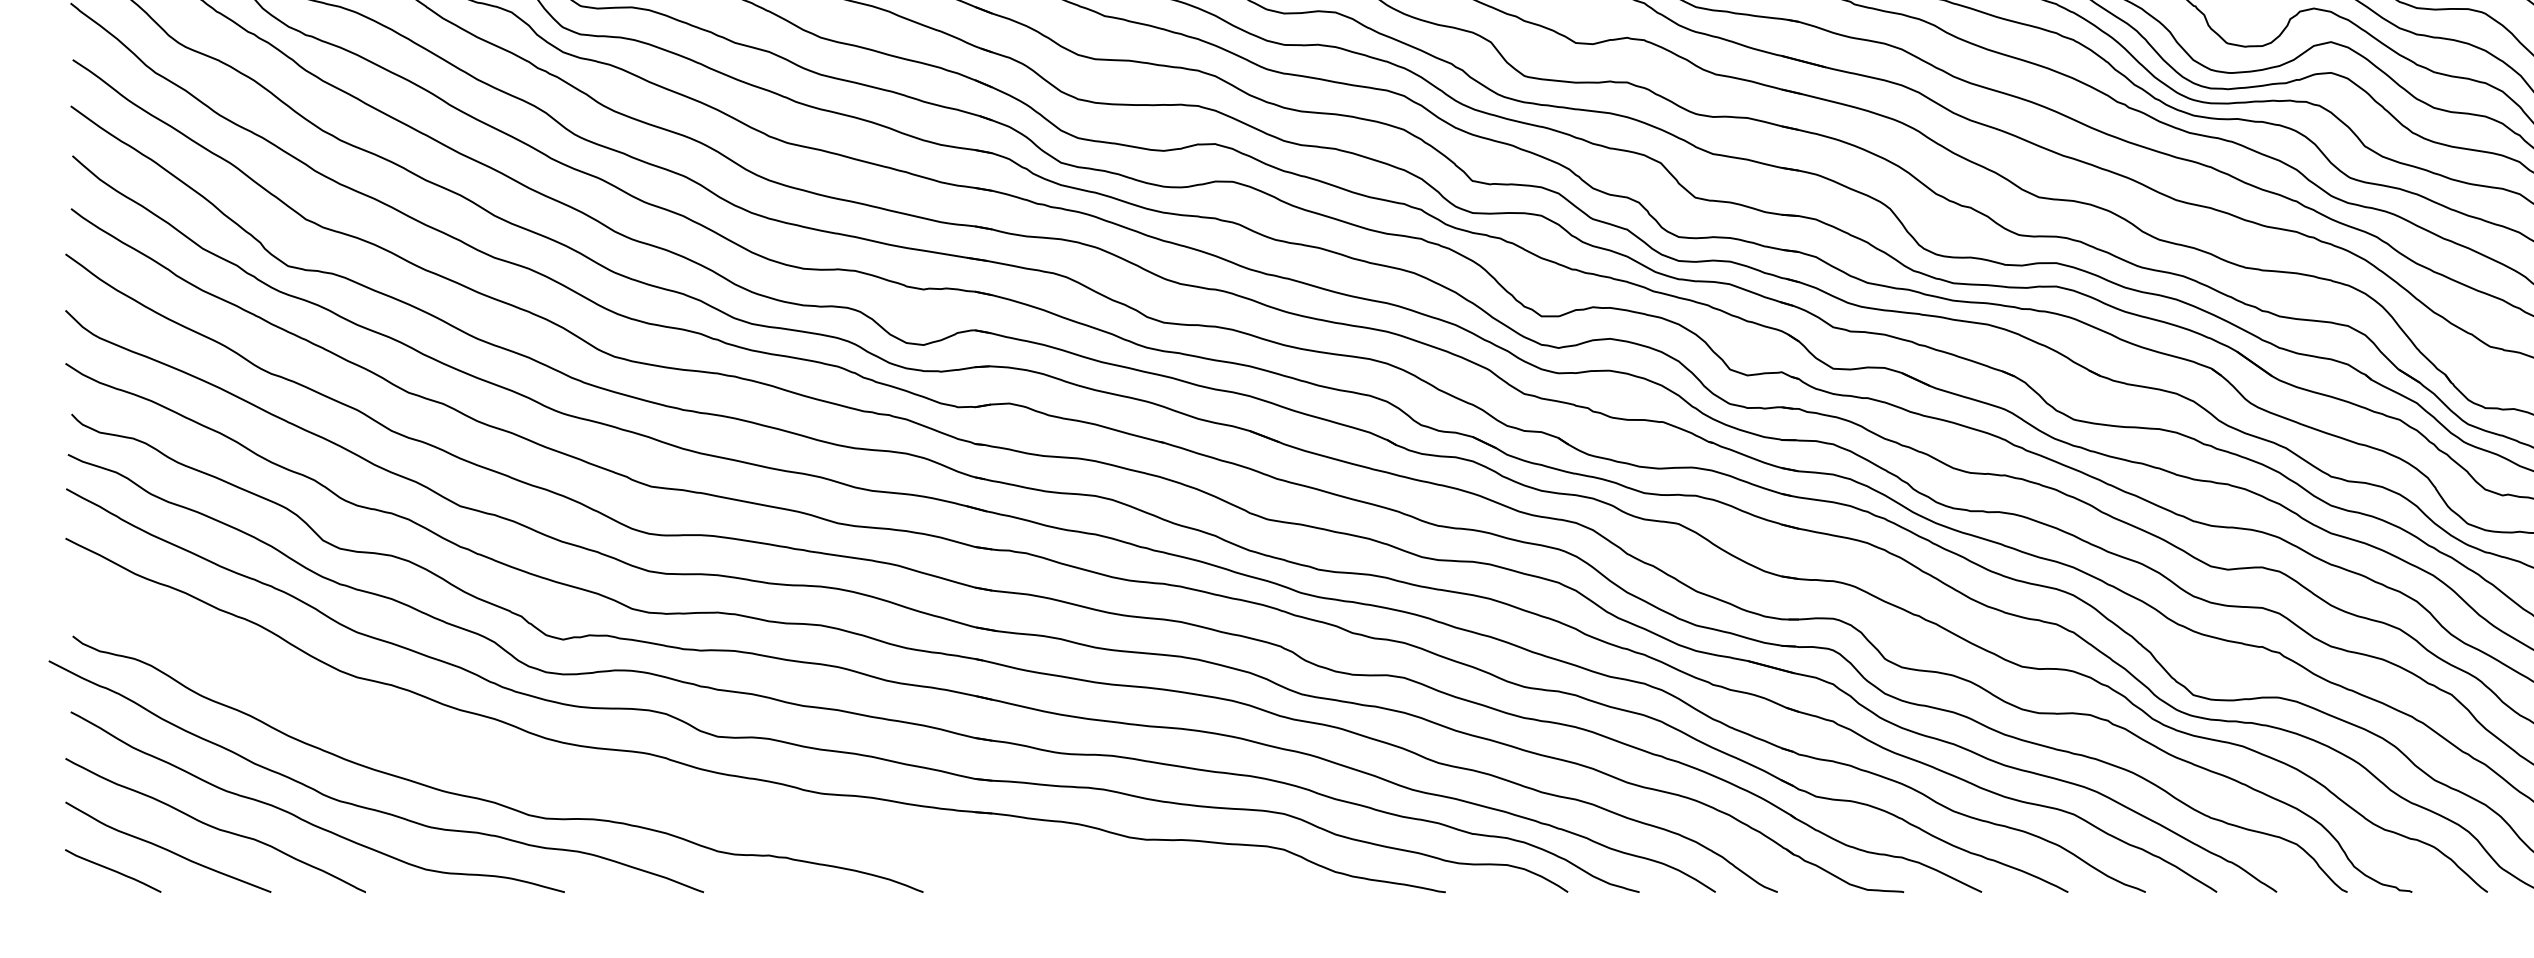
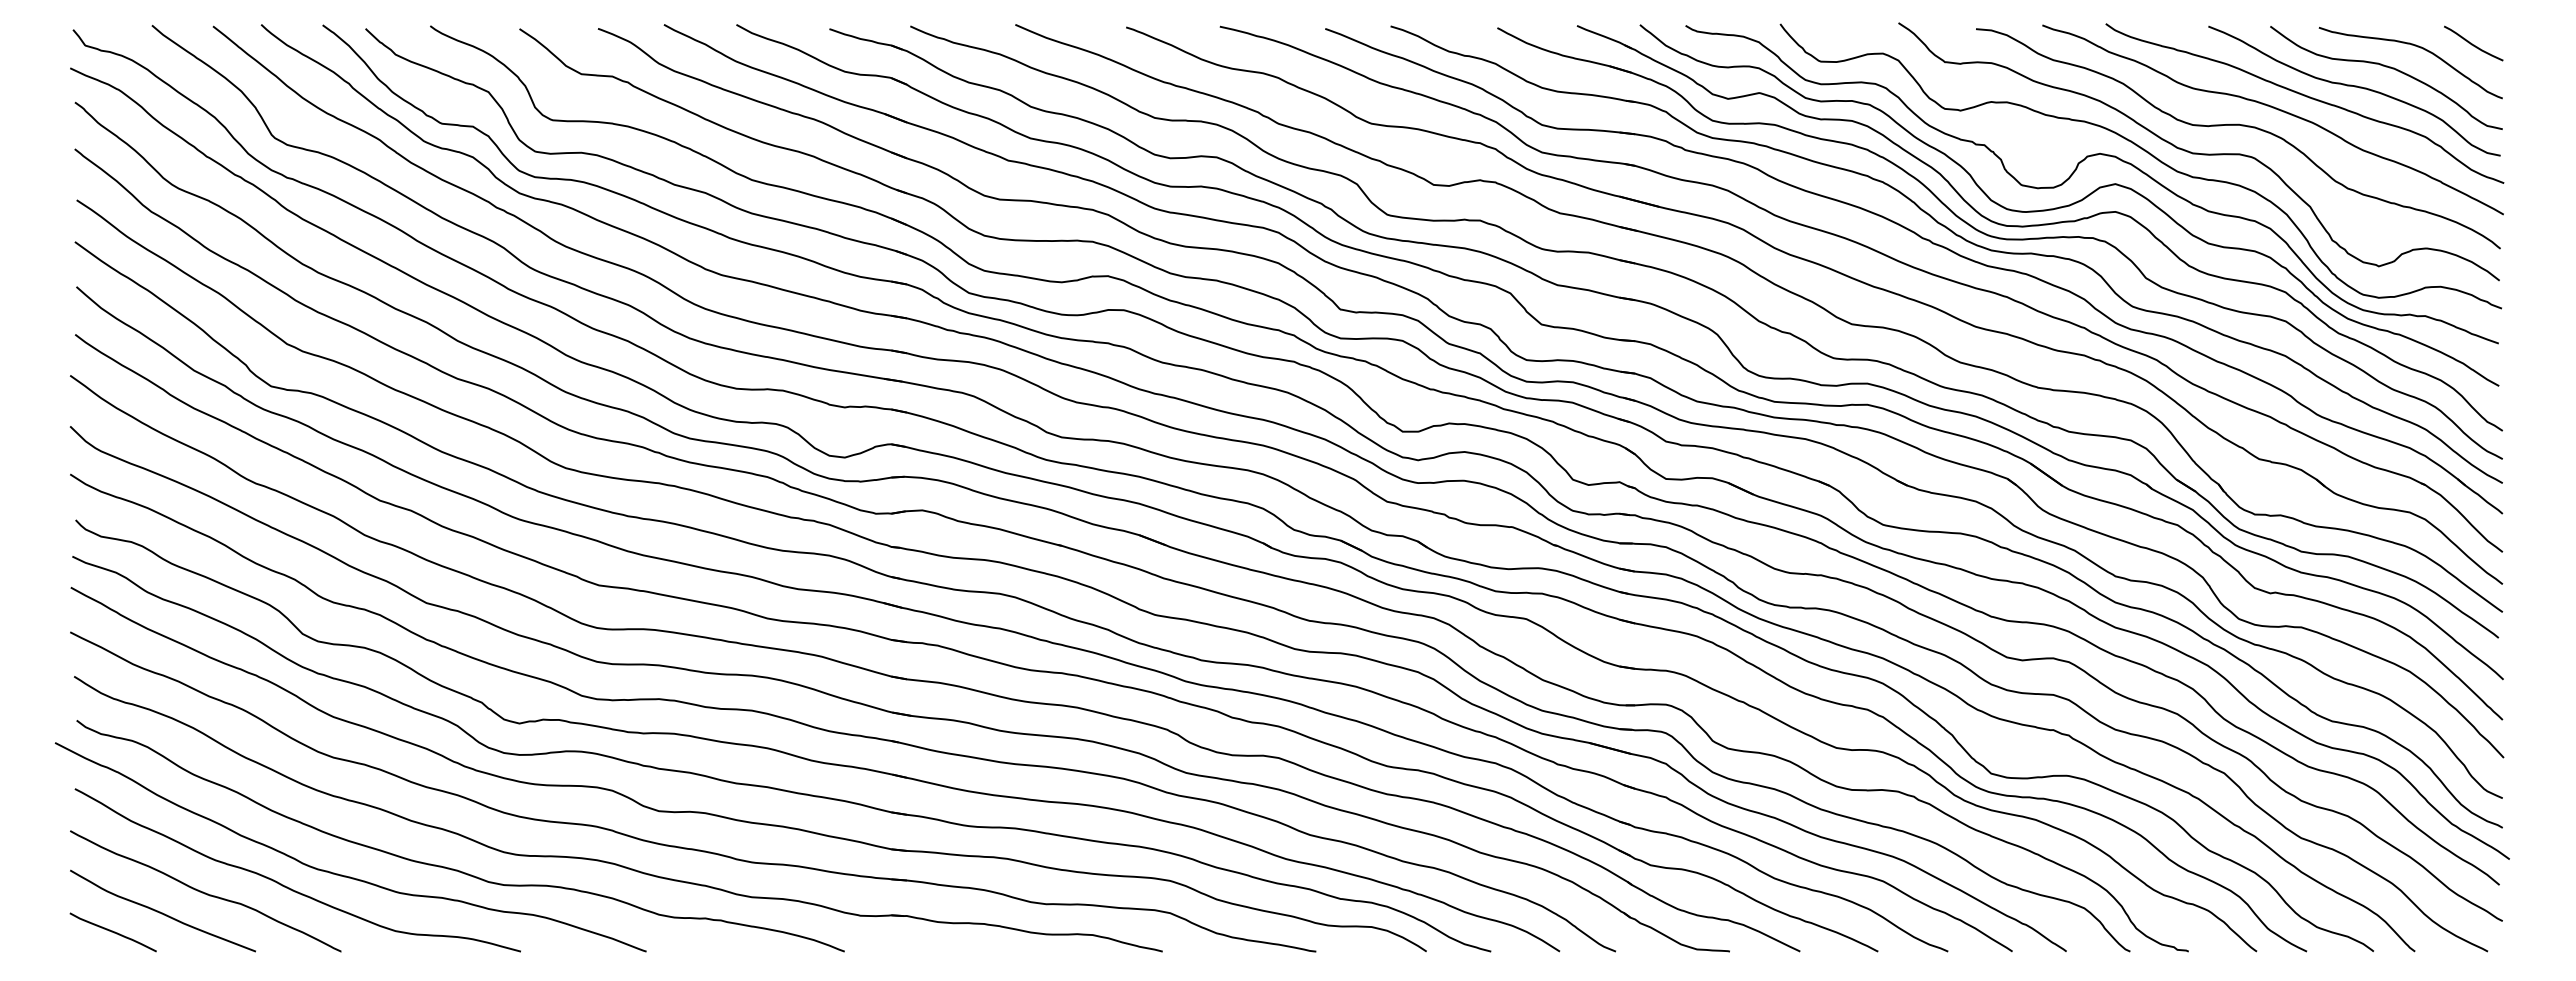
part: (661, 792) -> (608, 861), added

